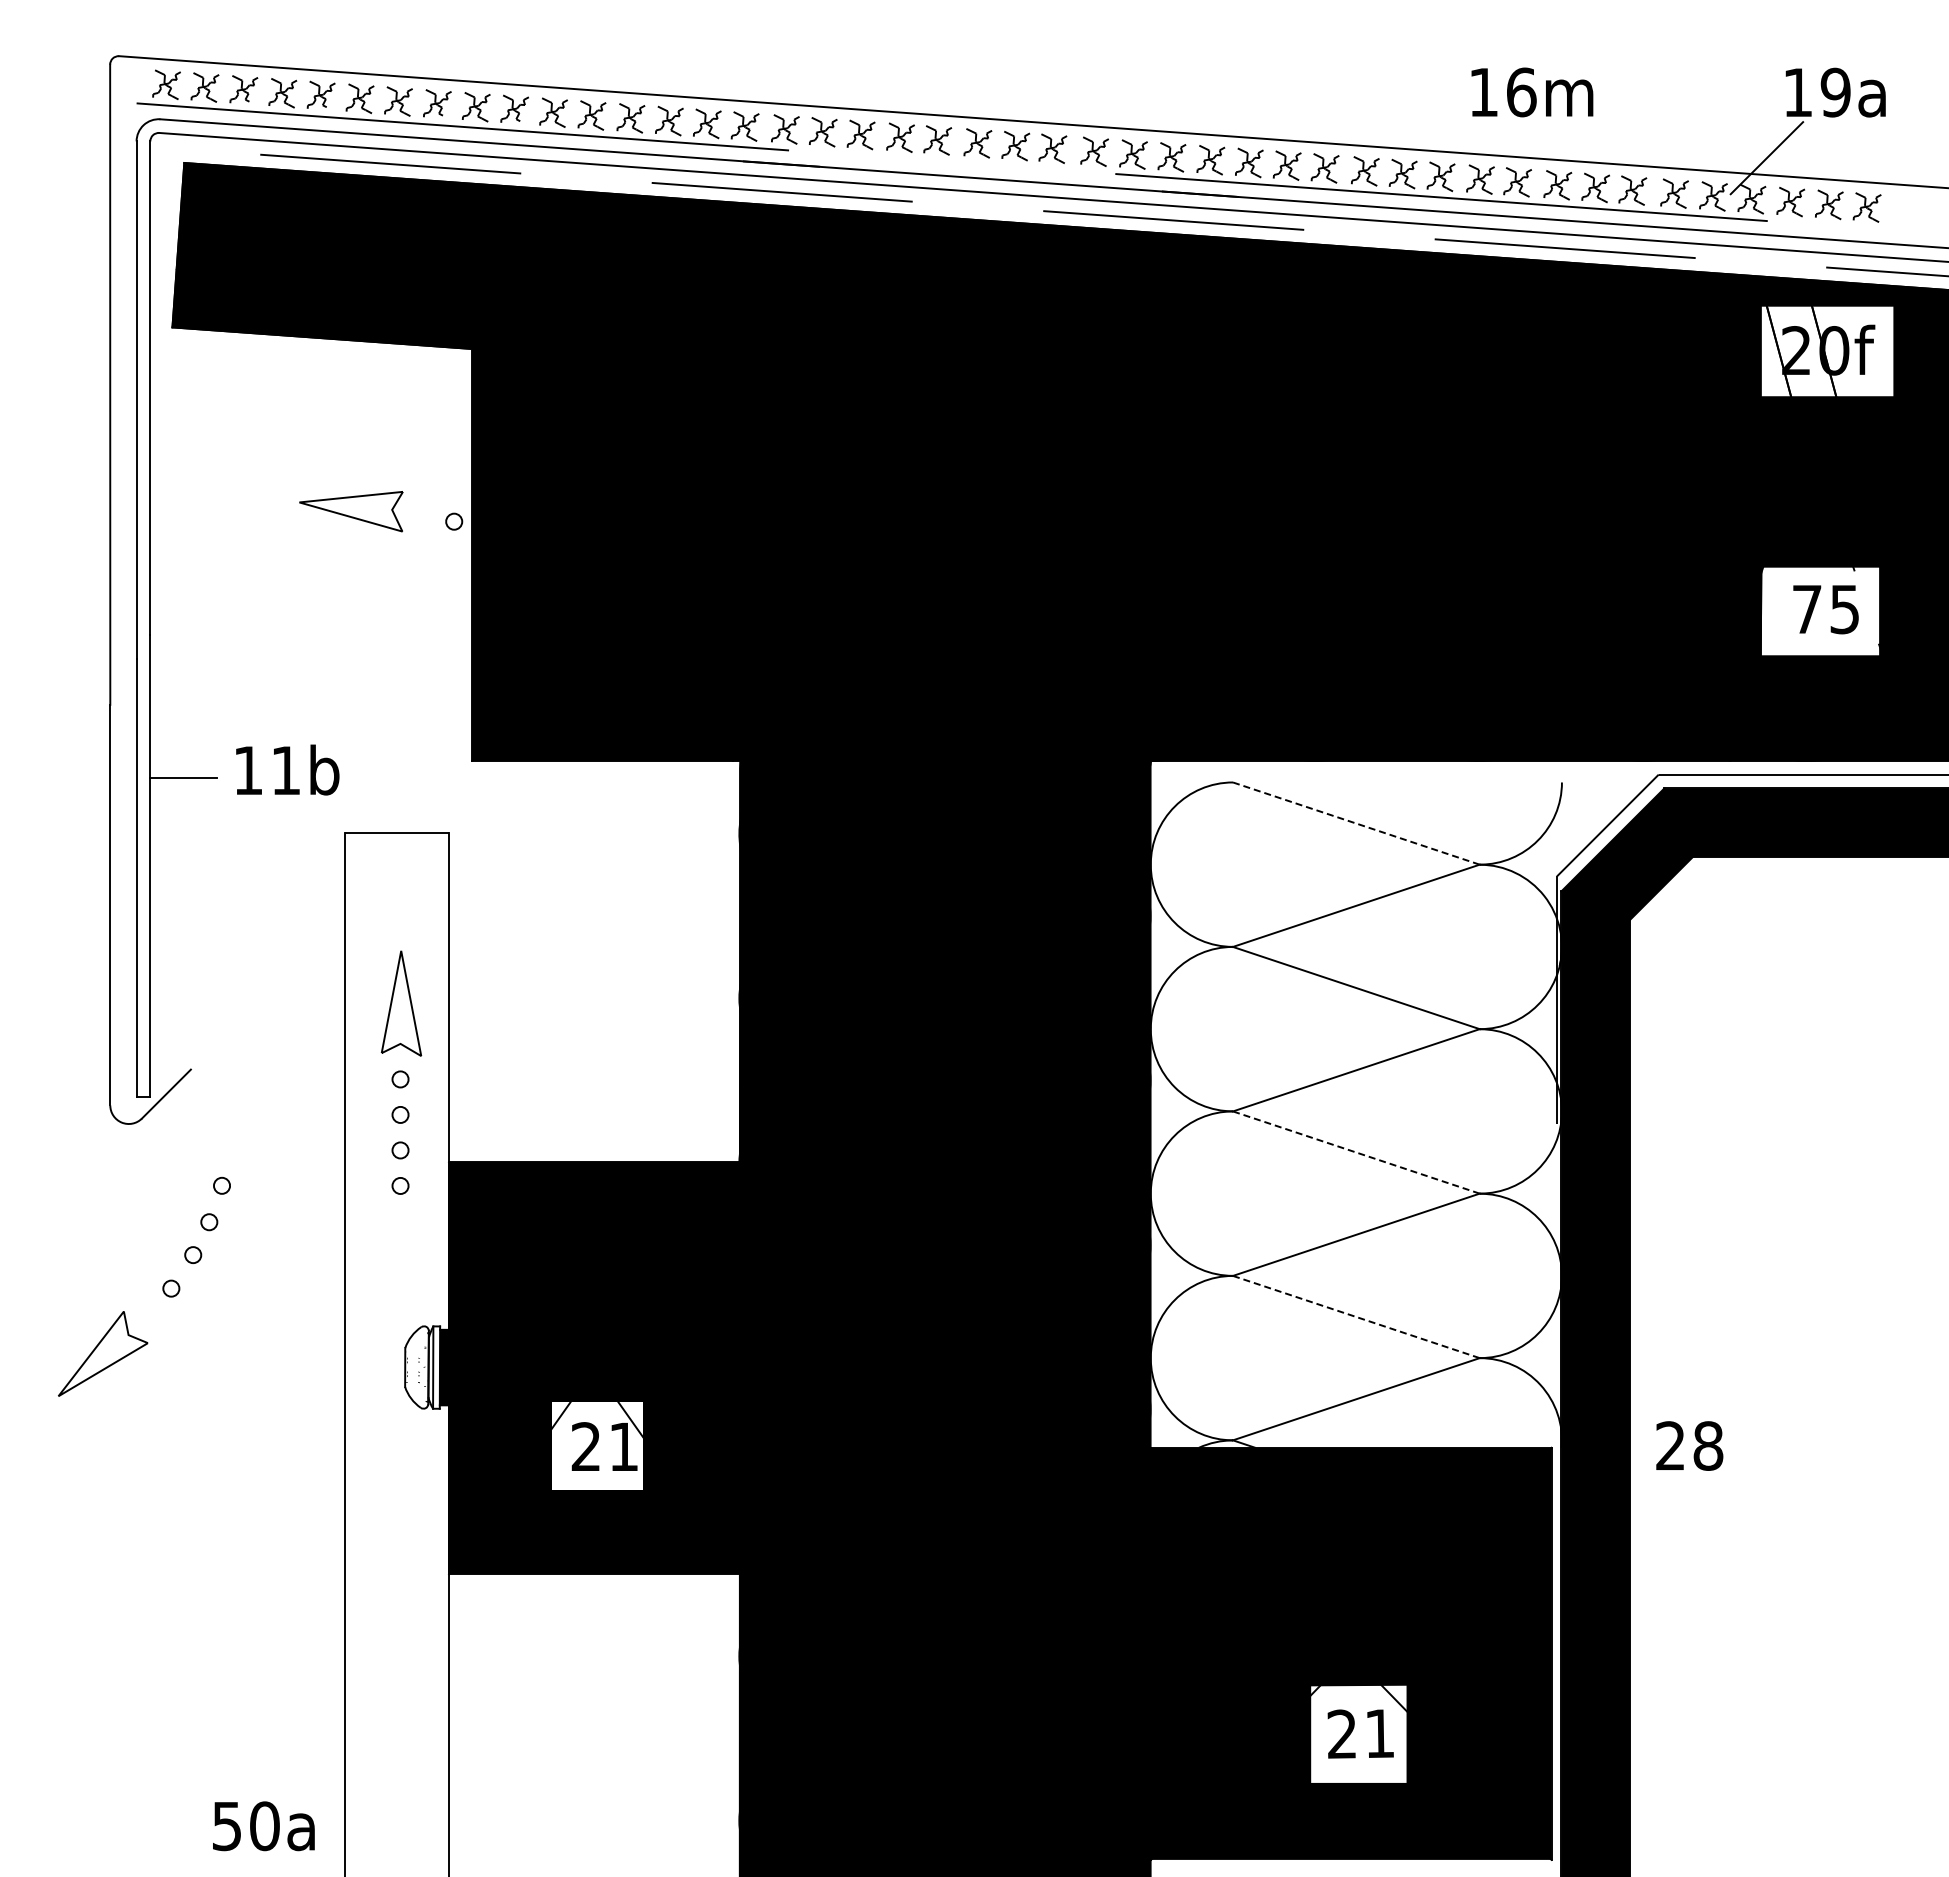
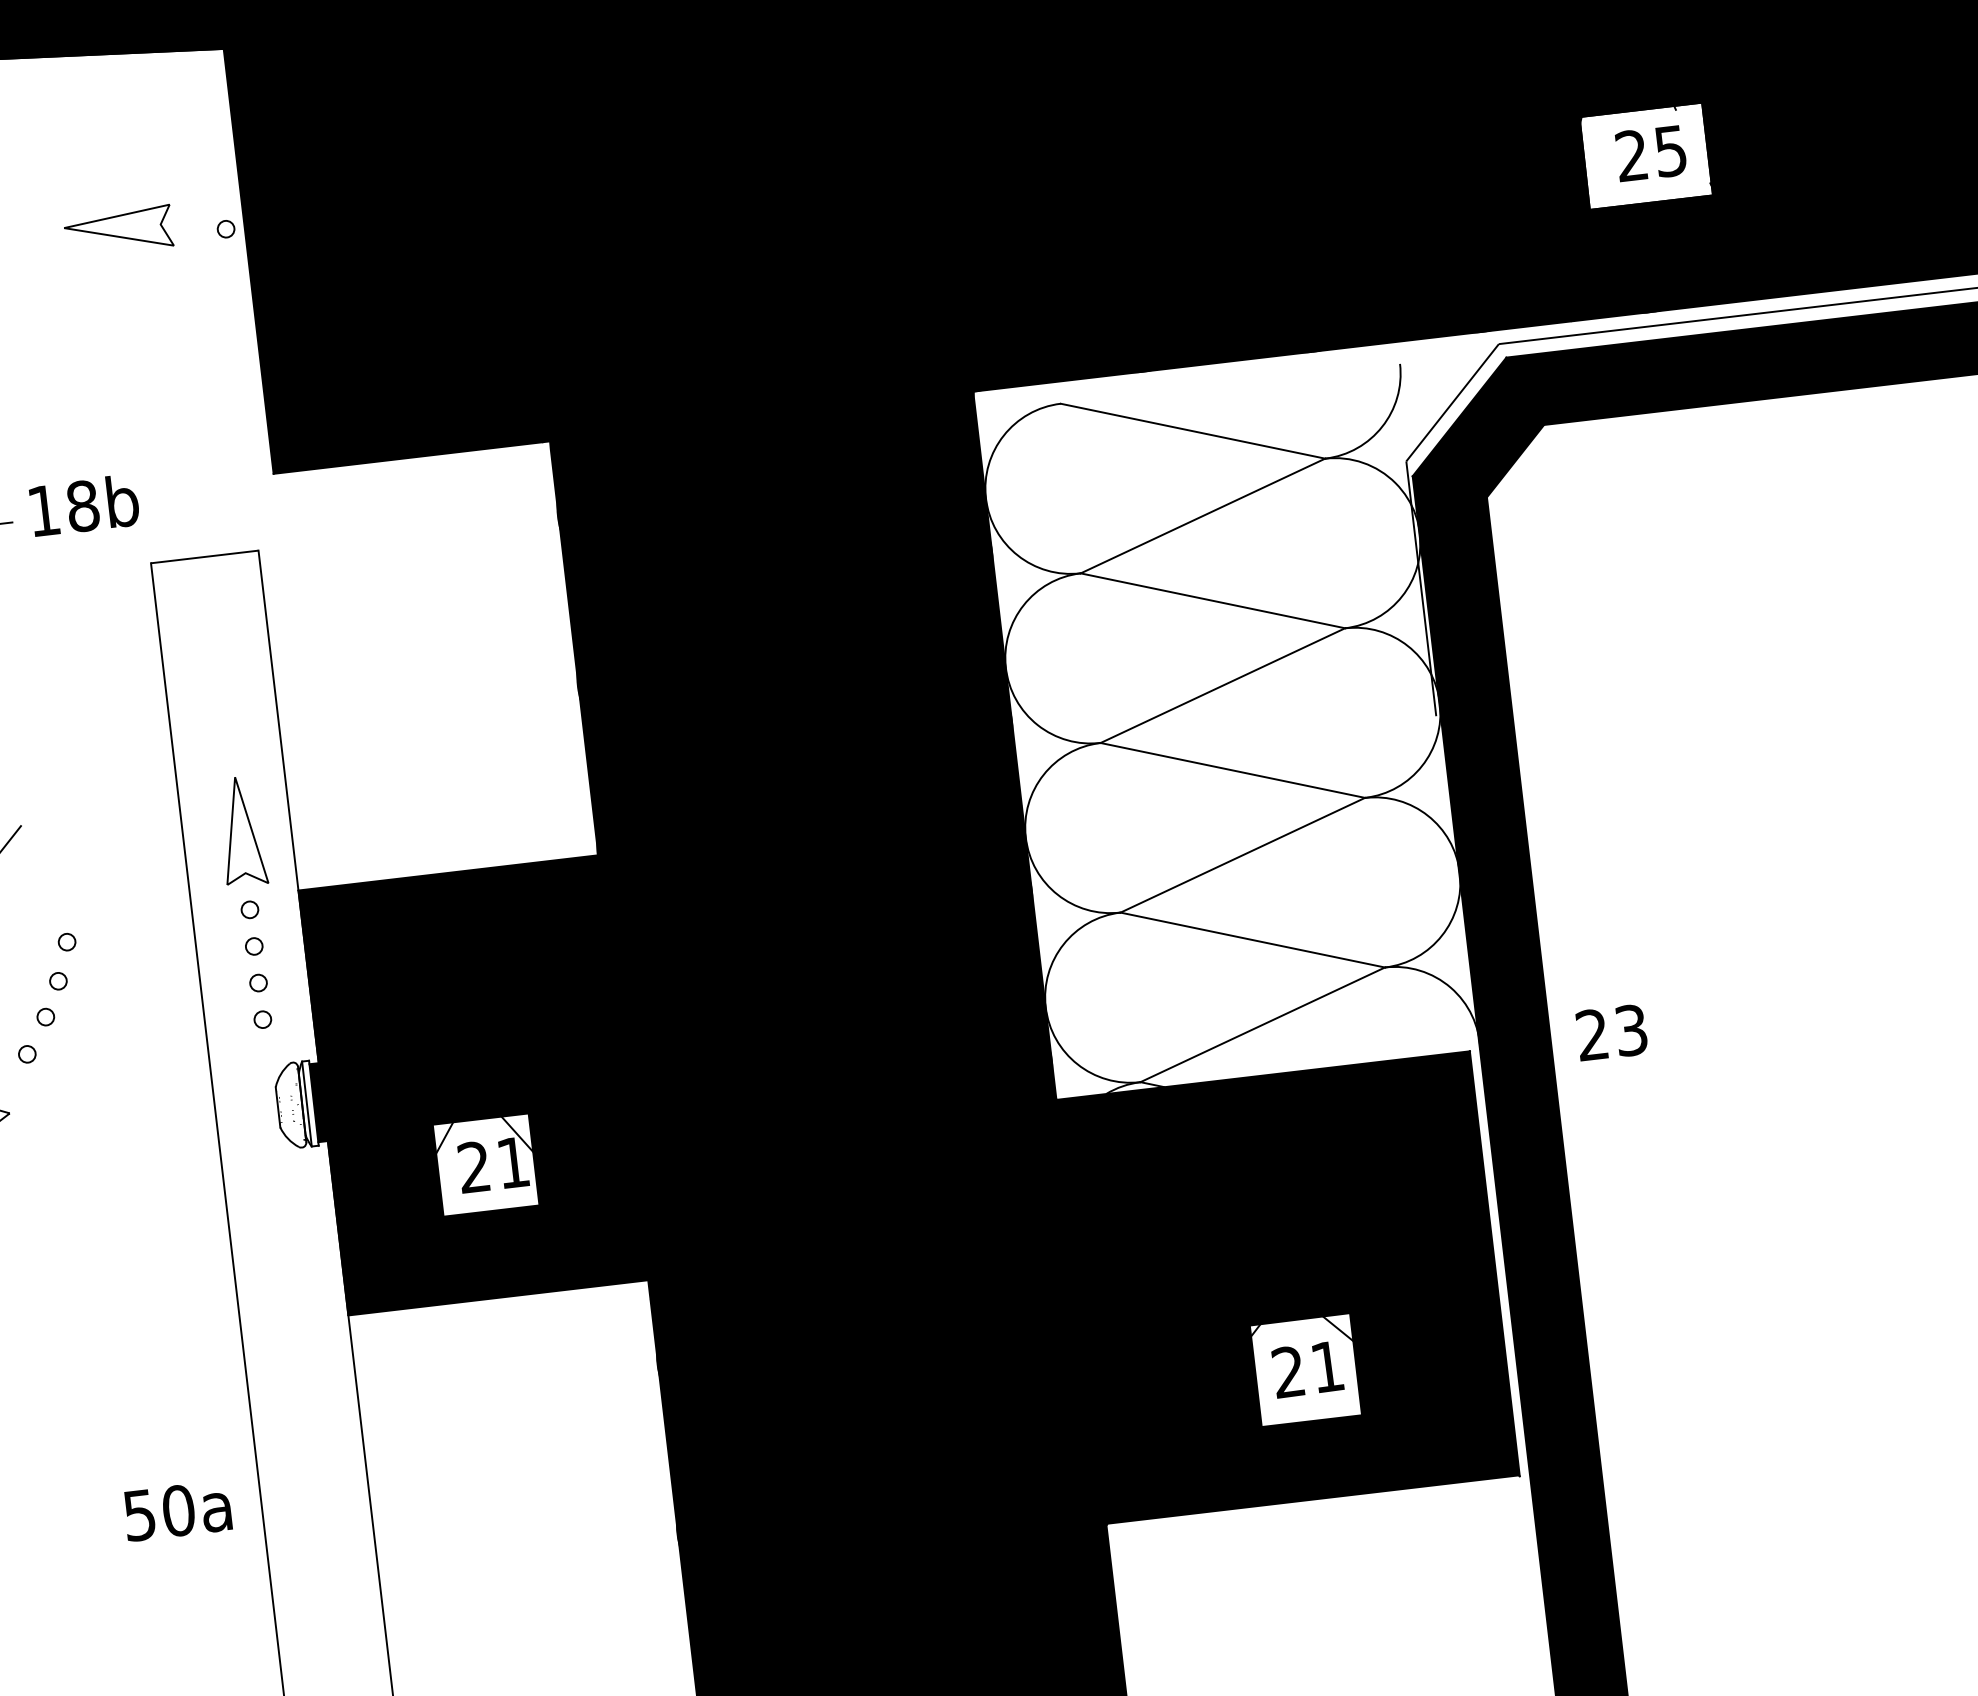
text: (1806, 608) -> (1631, 154), 75 -> 25
text: (286, 770) -> (83, 506), 11b -> 18b
line: (1356, 823) -> (1193, 431), dashed -> solid
part: (401, 1072) -> (250, 902), moved
line: (1355, 1152) -> (1231, 770), dashed -> solid
line: (1356, 1317) -> (1252, 940), dashed -> solid
text: (1708, 1445) -> (1631, 1029), 28 -> 23
text: (263, 1826) -> (177, 1511), moved

